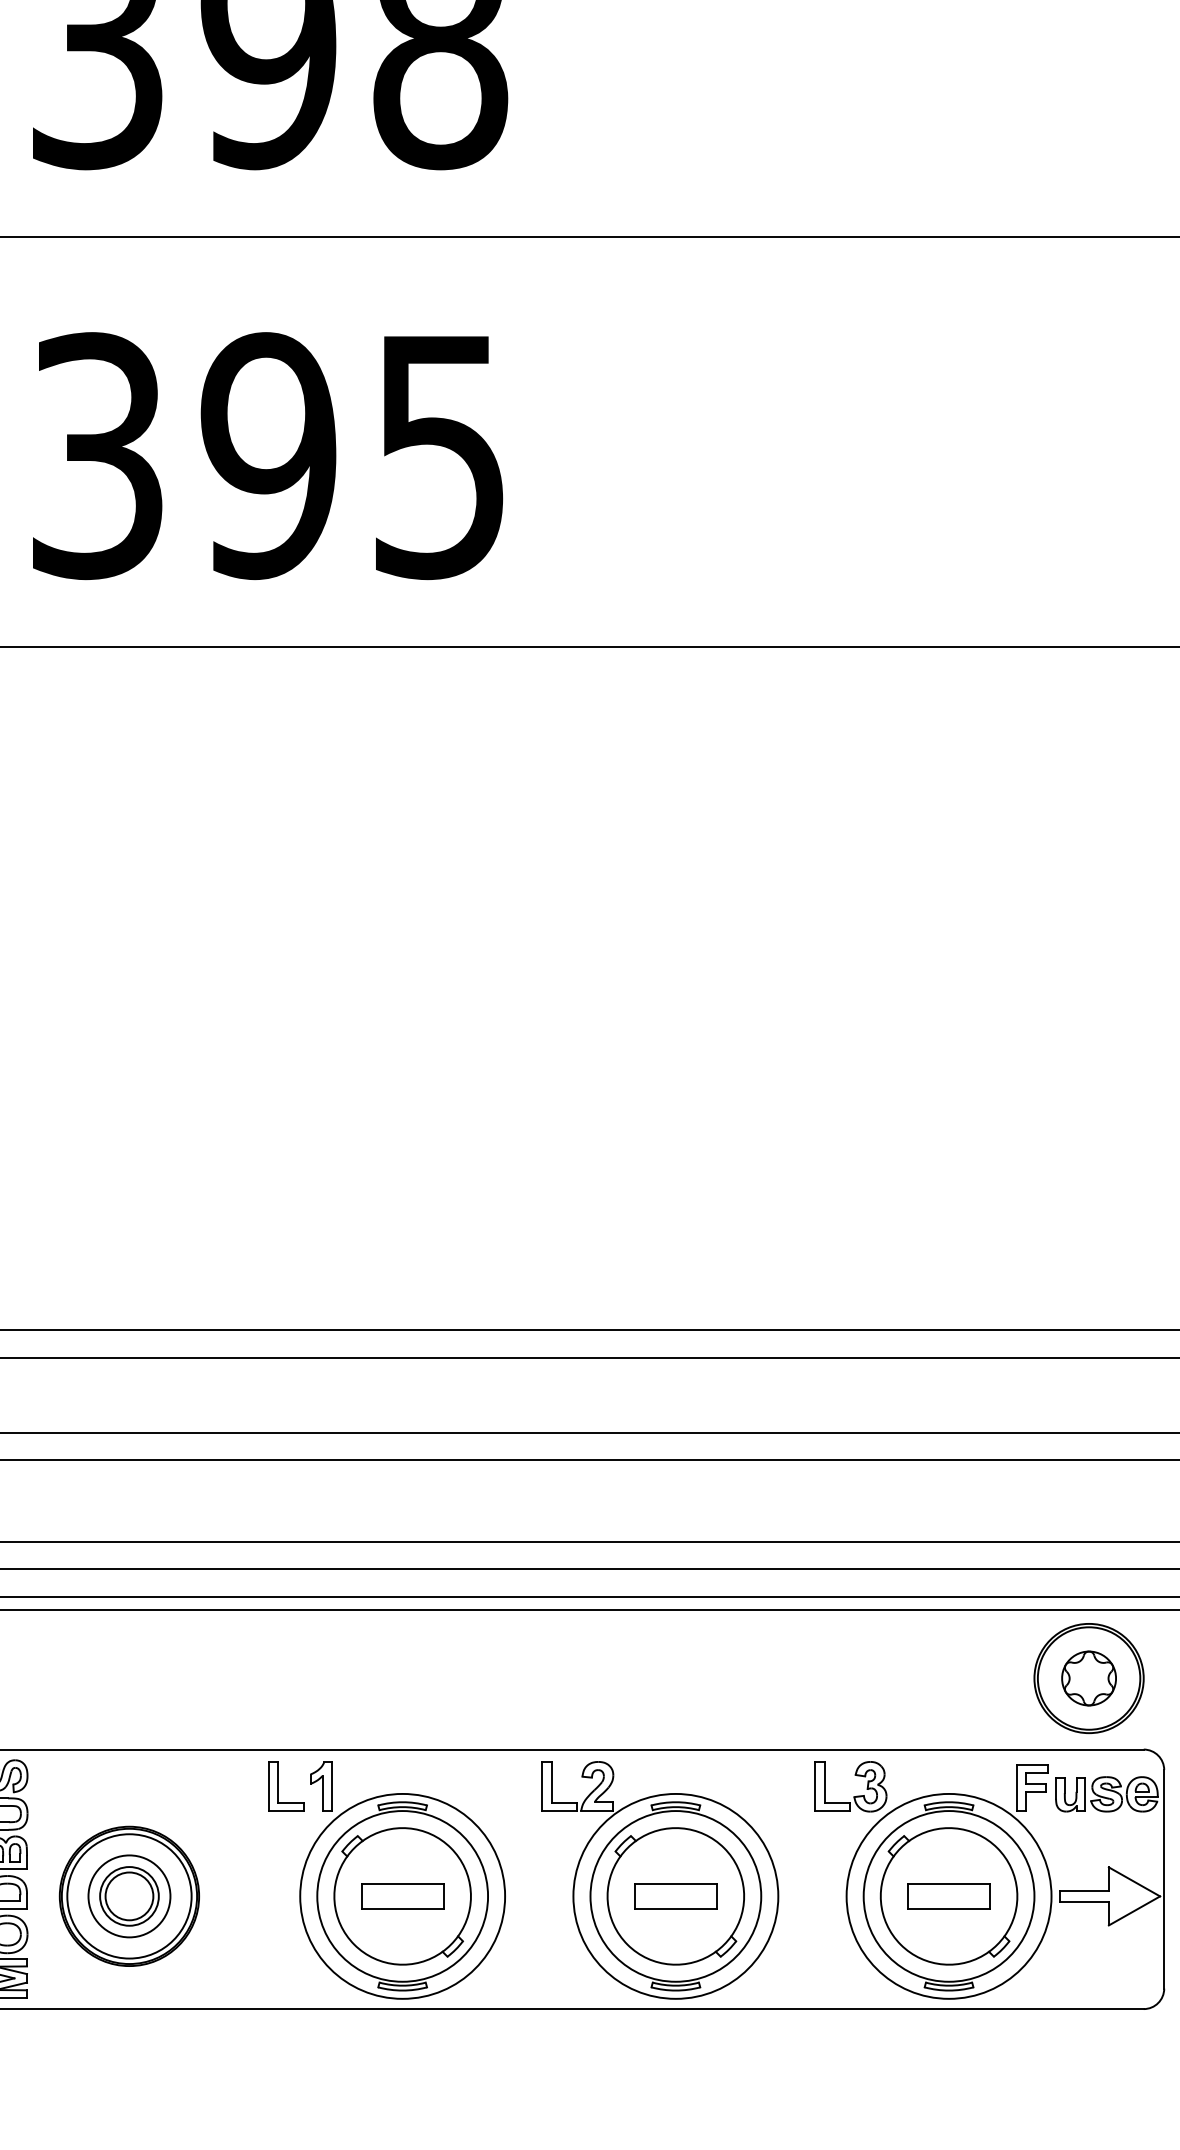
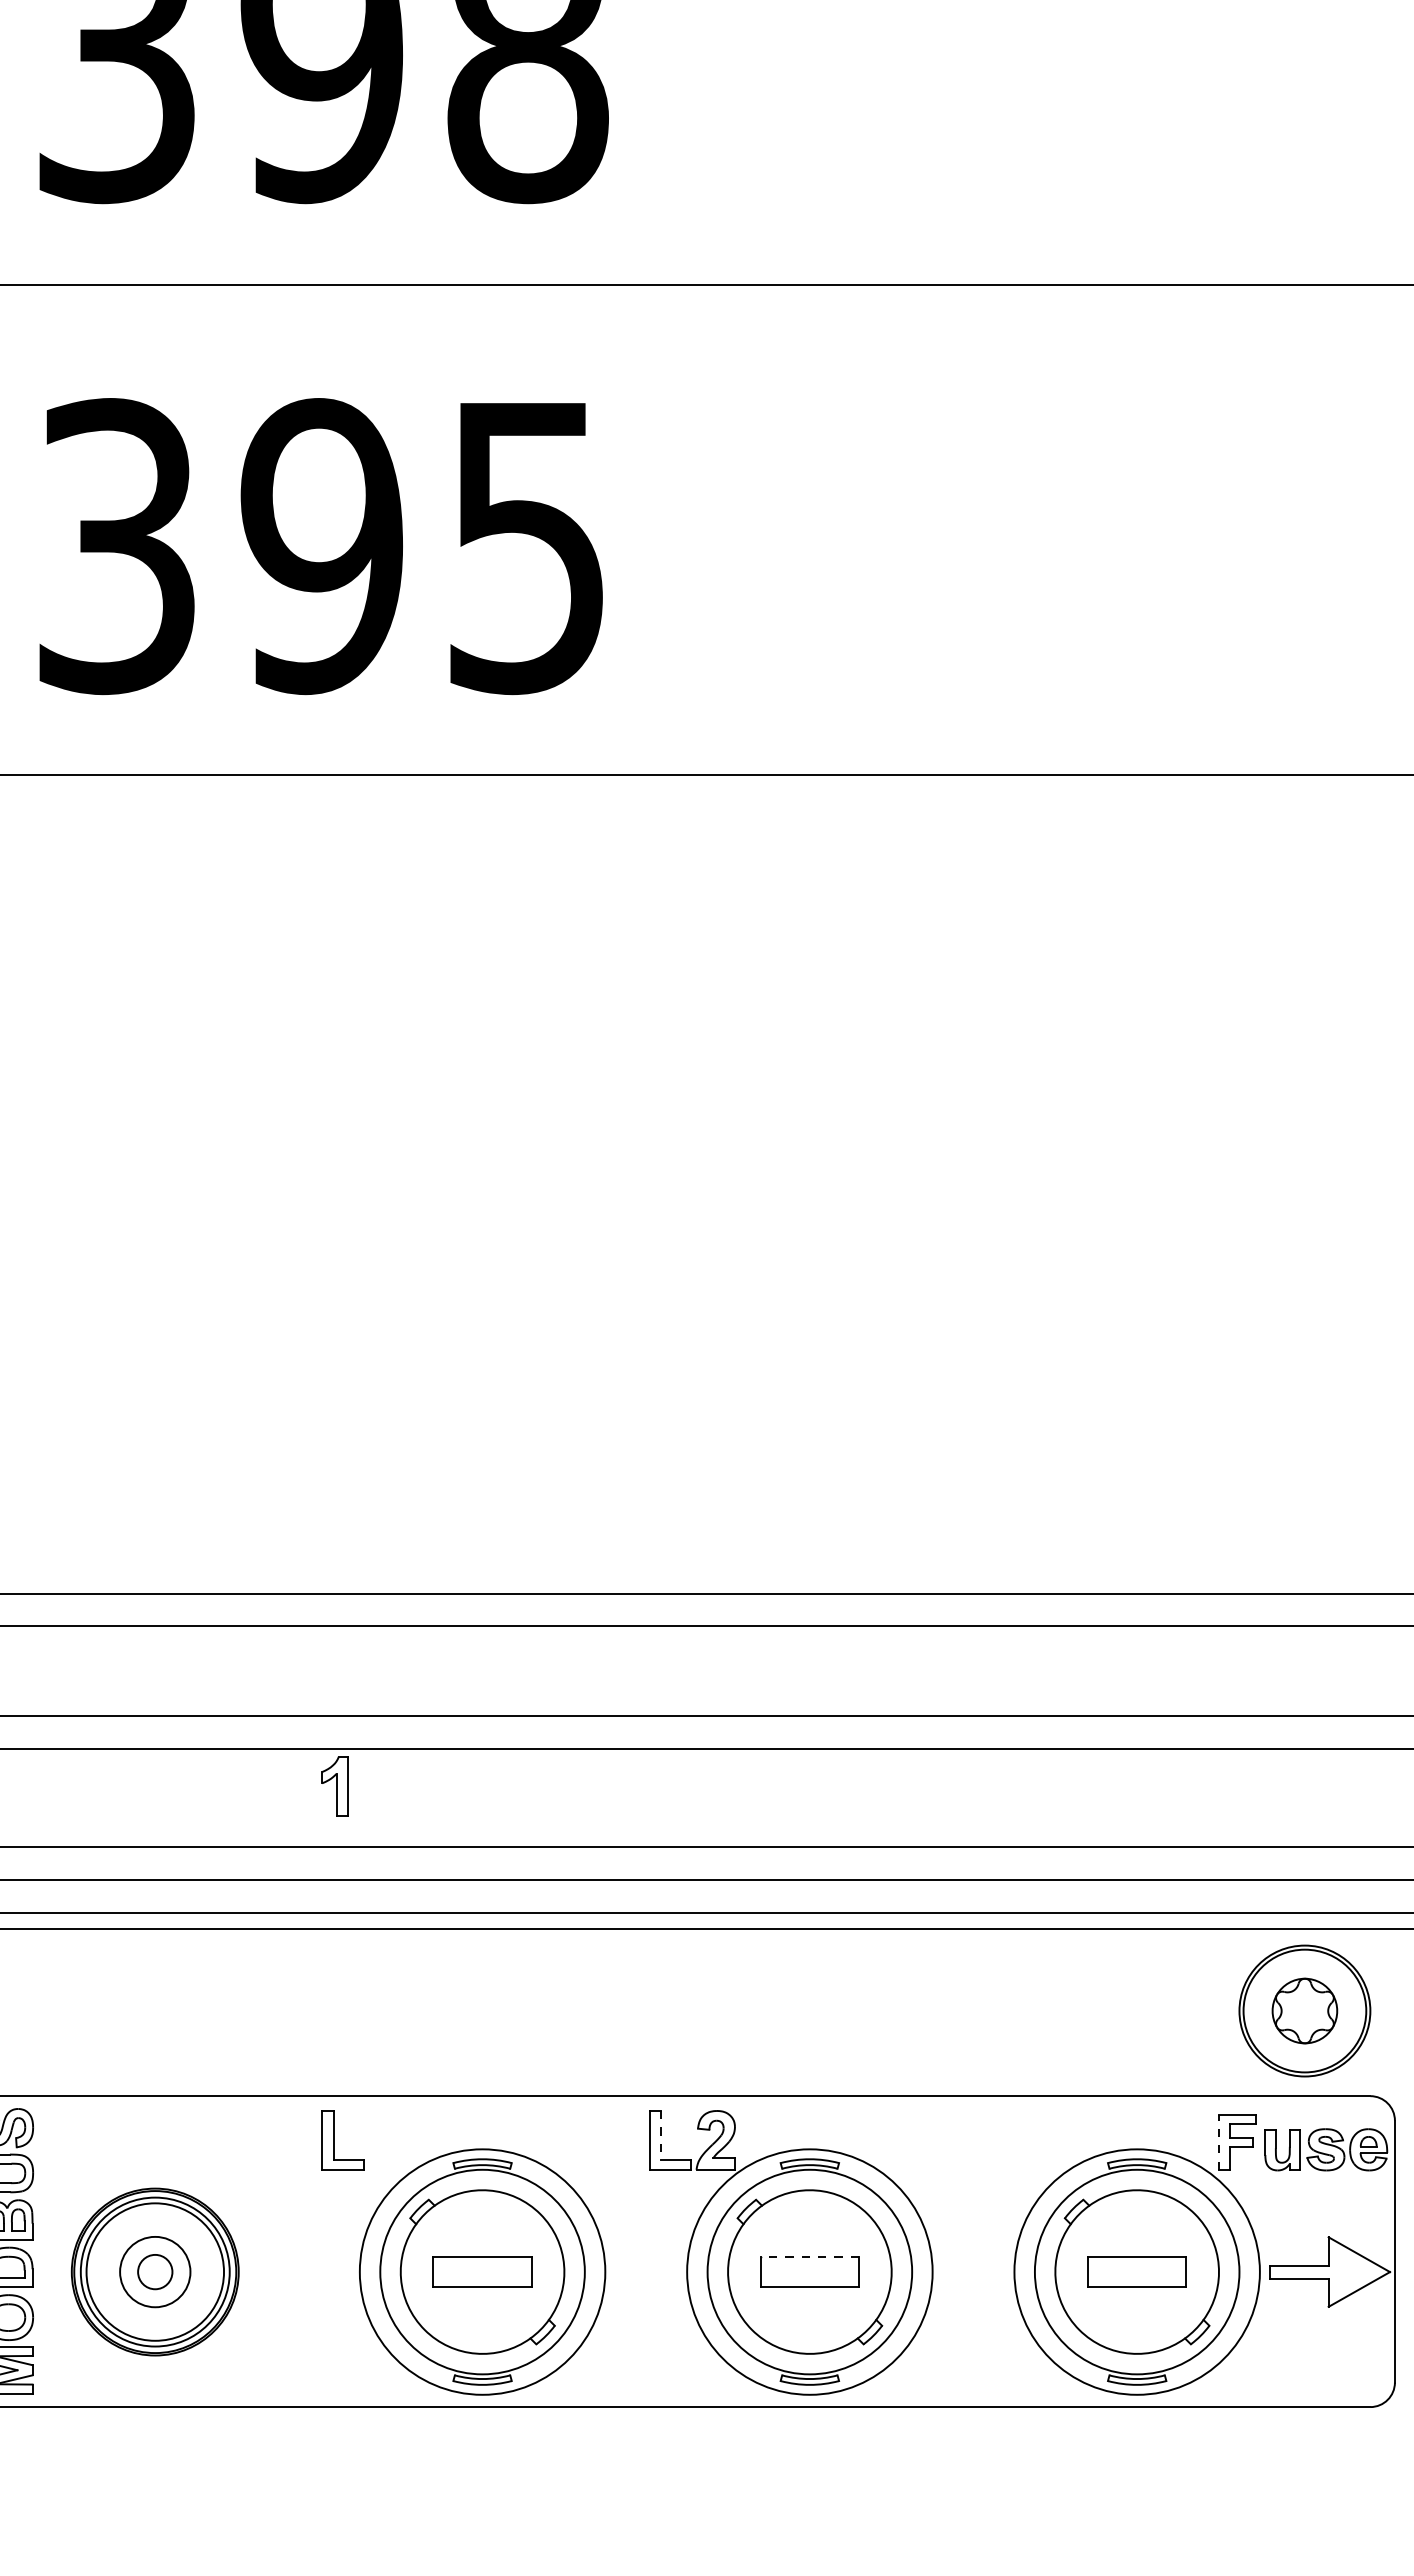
line: (552, 1782) -> (661, 2135), solid -> dashed
part: (320, 1786) -> (334, 1786), moved
line: (1017, 1787) -> (1219, 2141), solid -> dashed
part: (853, 1796) -> (1022, 2152), removed
line: (675, 1884) -> (809, 2257), solid -> dashed
circle: (128, 1895) -> (154, 2271), size x0.6
circle: (129, 1895) -> (155, 2271), size x1.4

